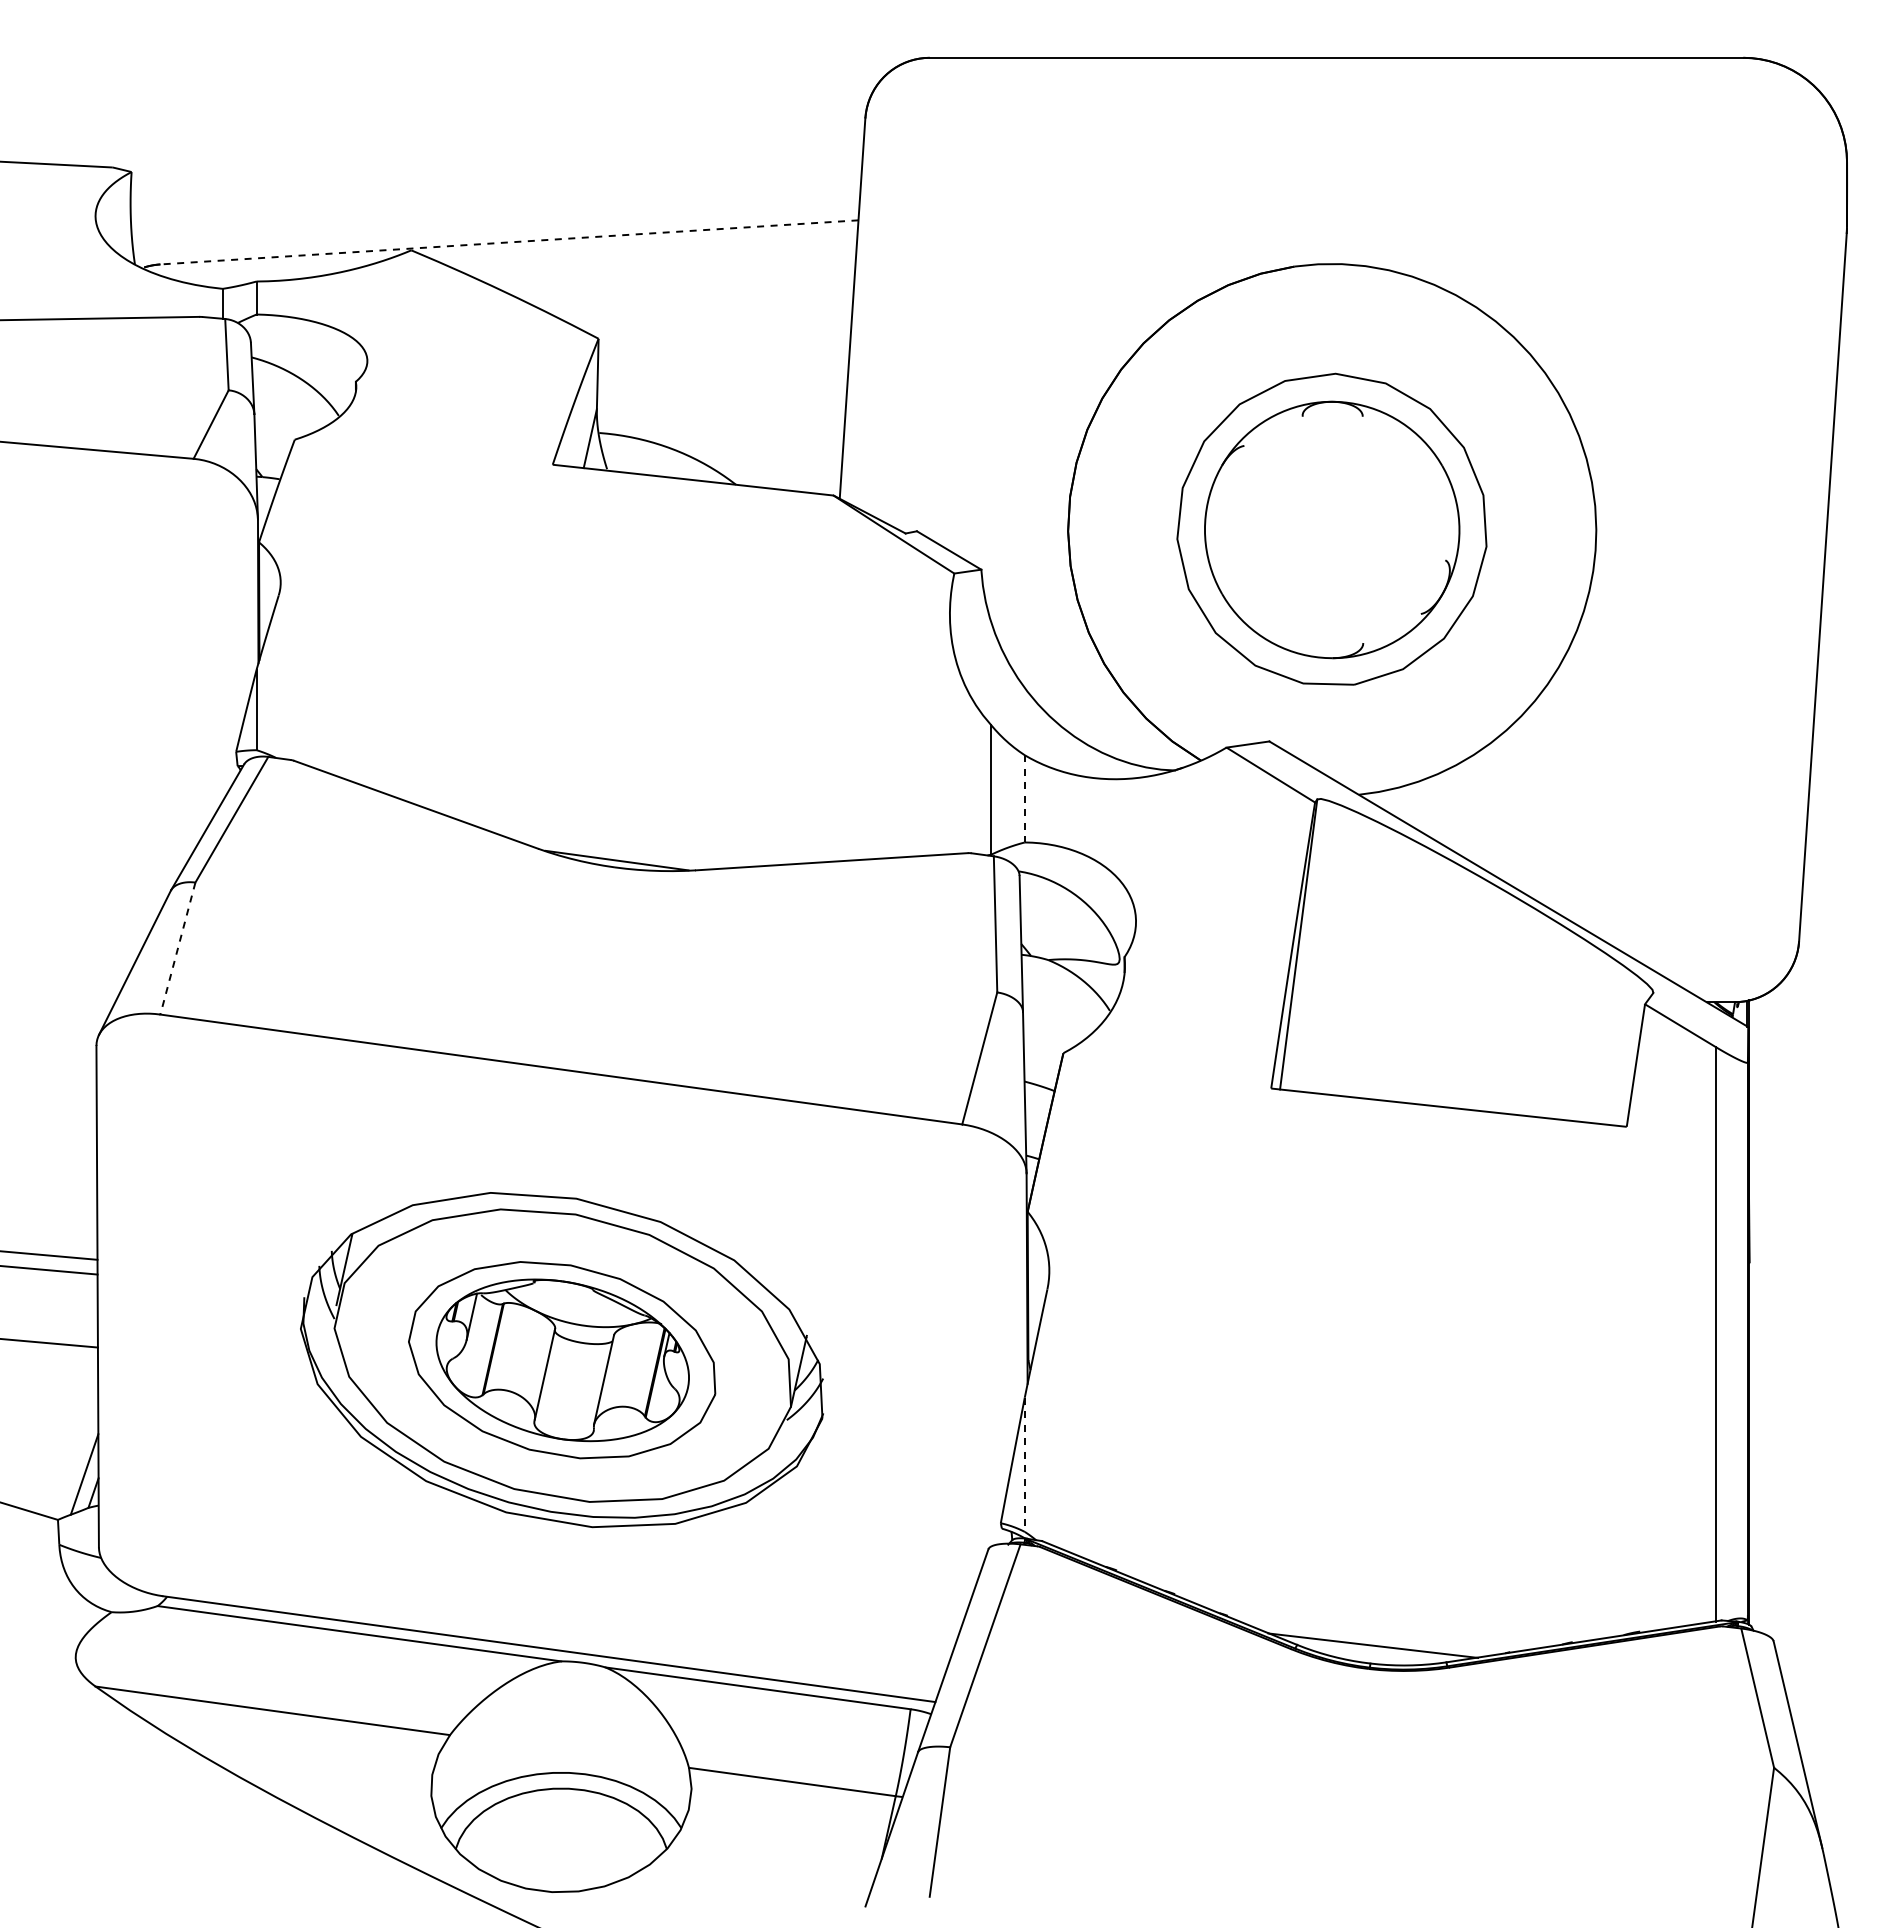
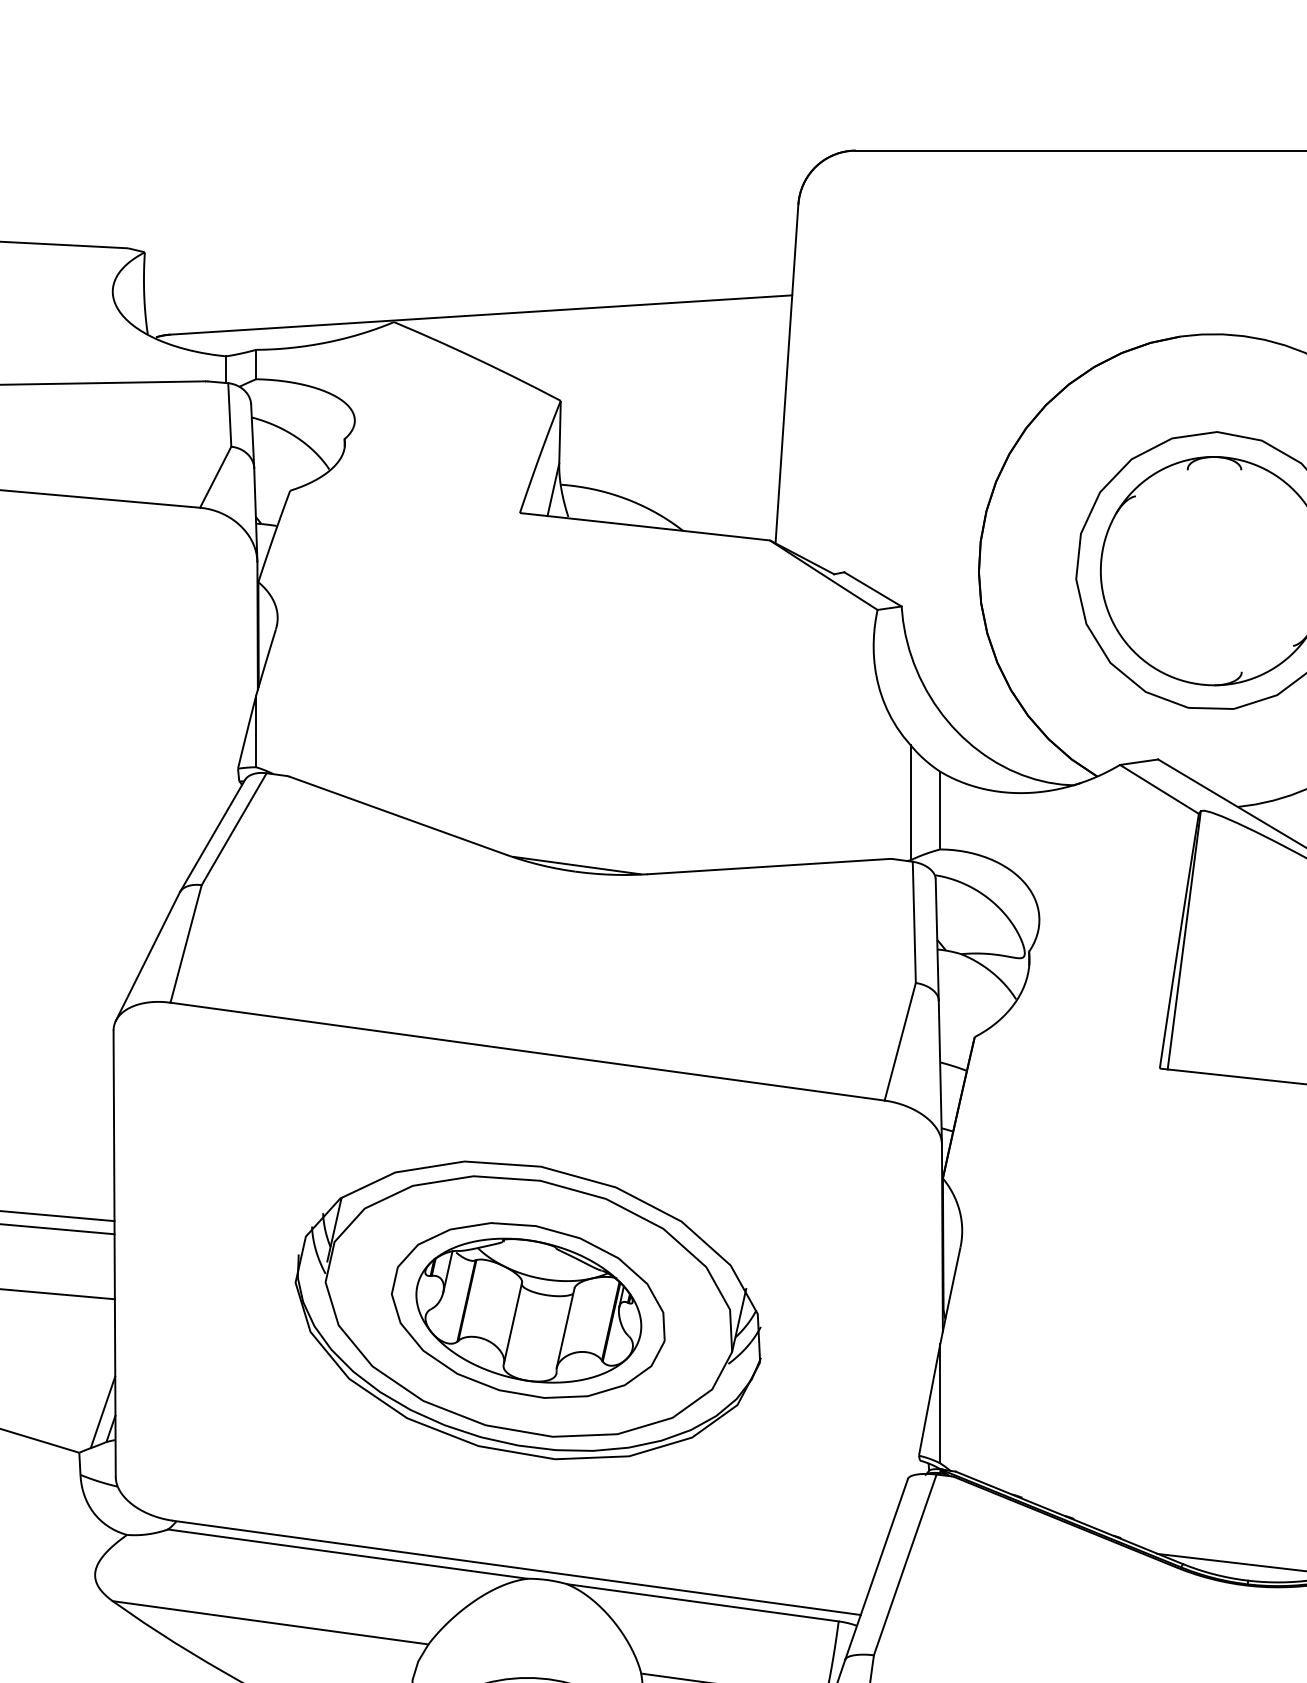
line: (509, 242) -> (481, 315), dashed -> solid
line: (1024, 798) -> (940, 810), dashed -> solid
line: (177, 949) -> (185, 944), dashed -> solid
line: (1024, 1465) -> (940, 1404), dashed -> solid

